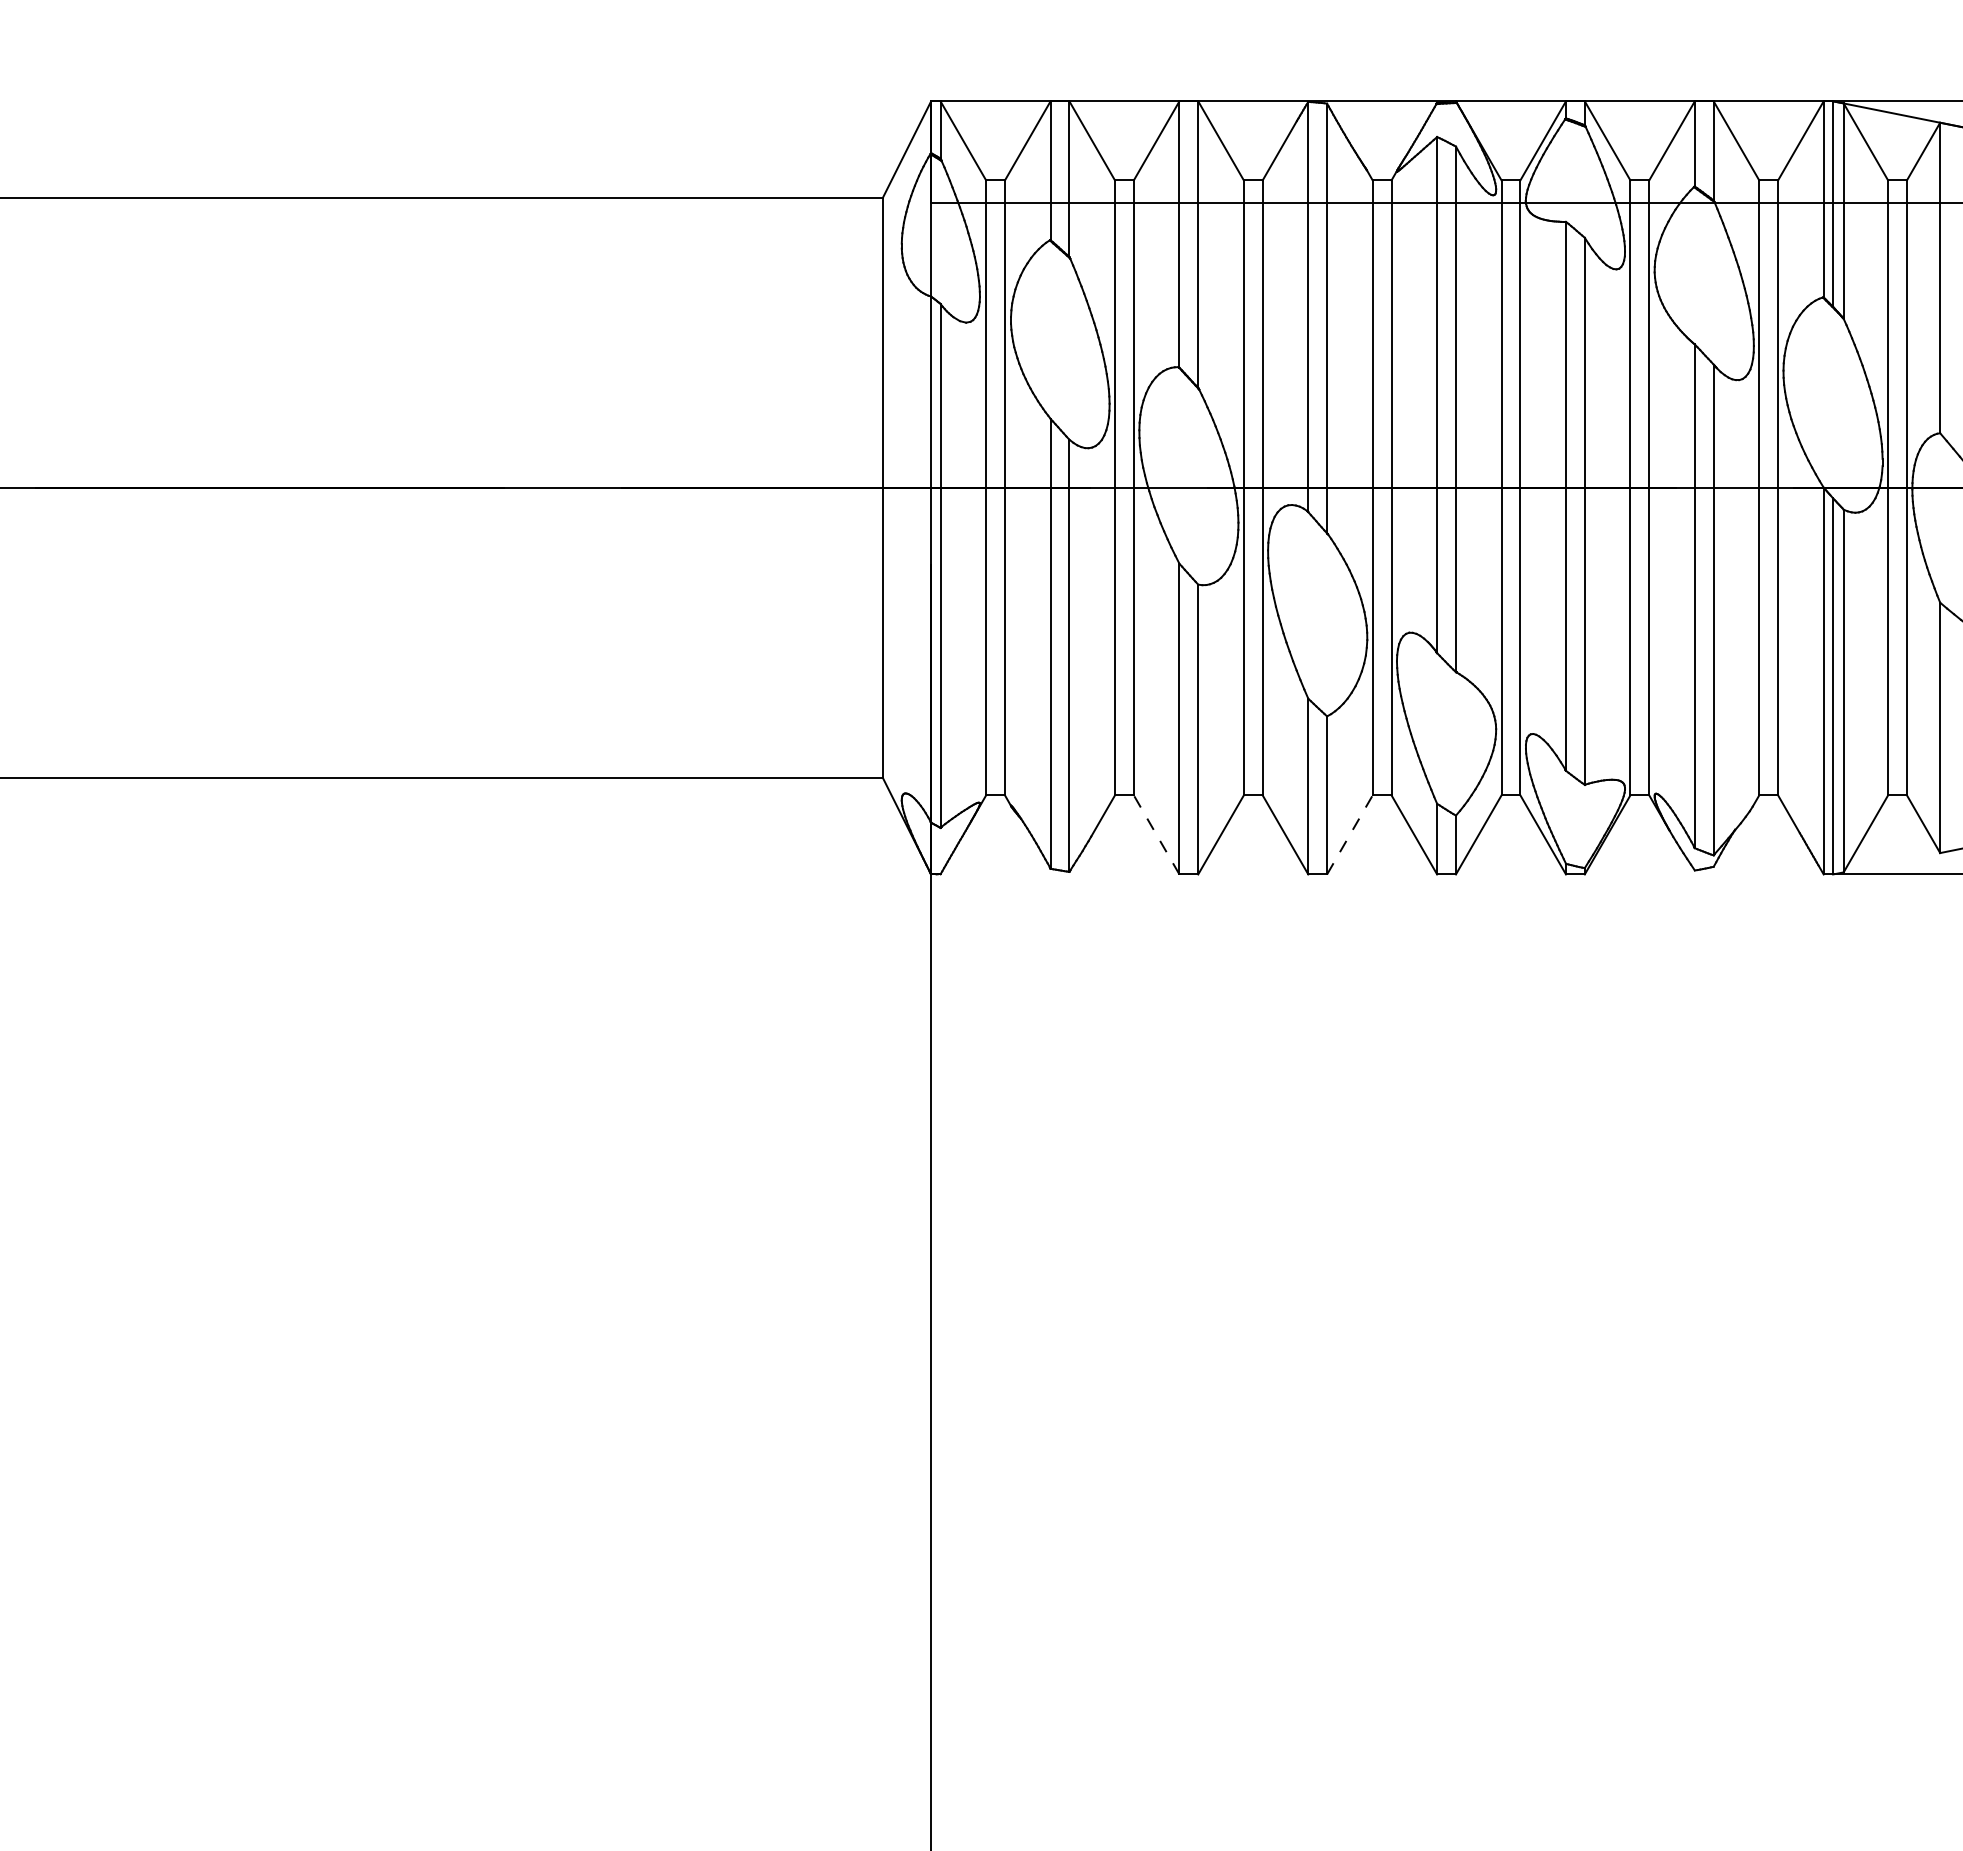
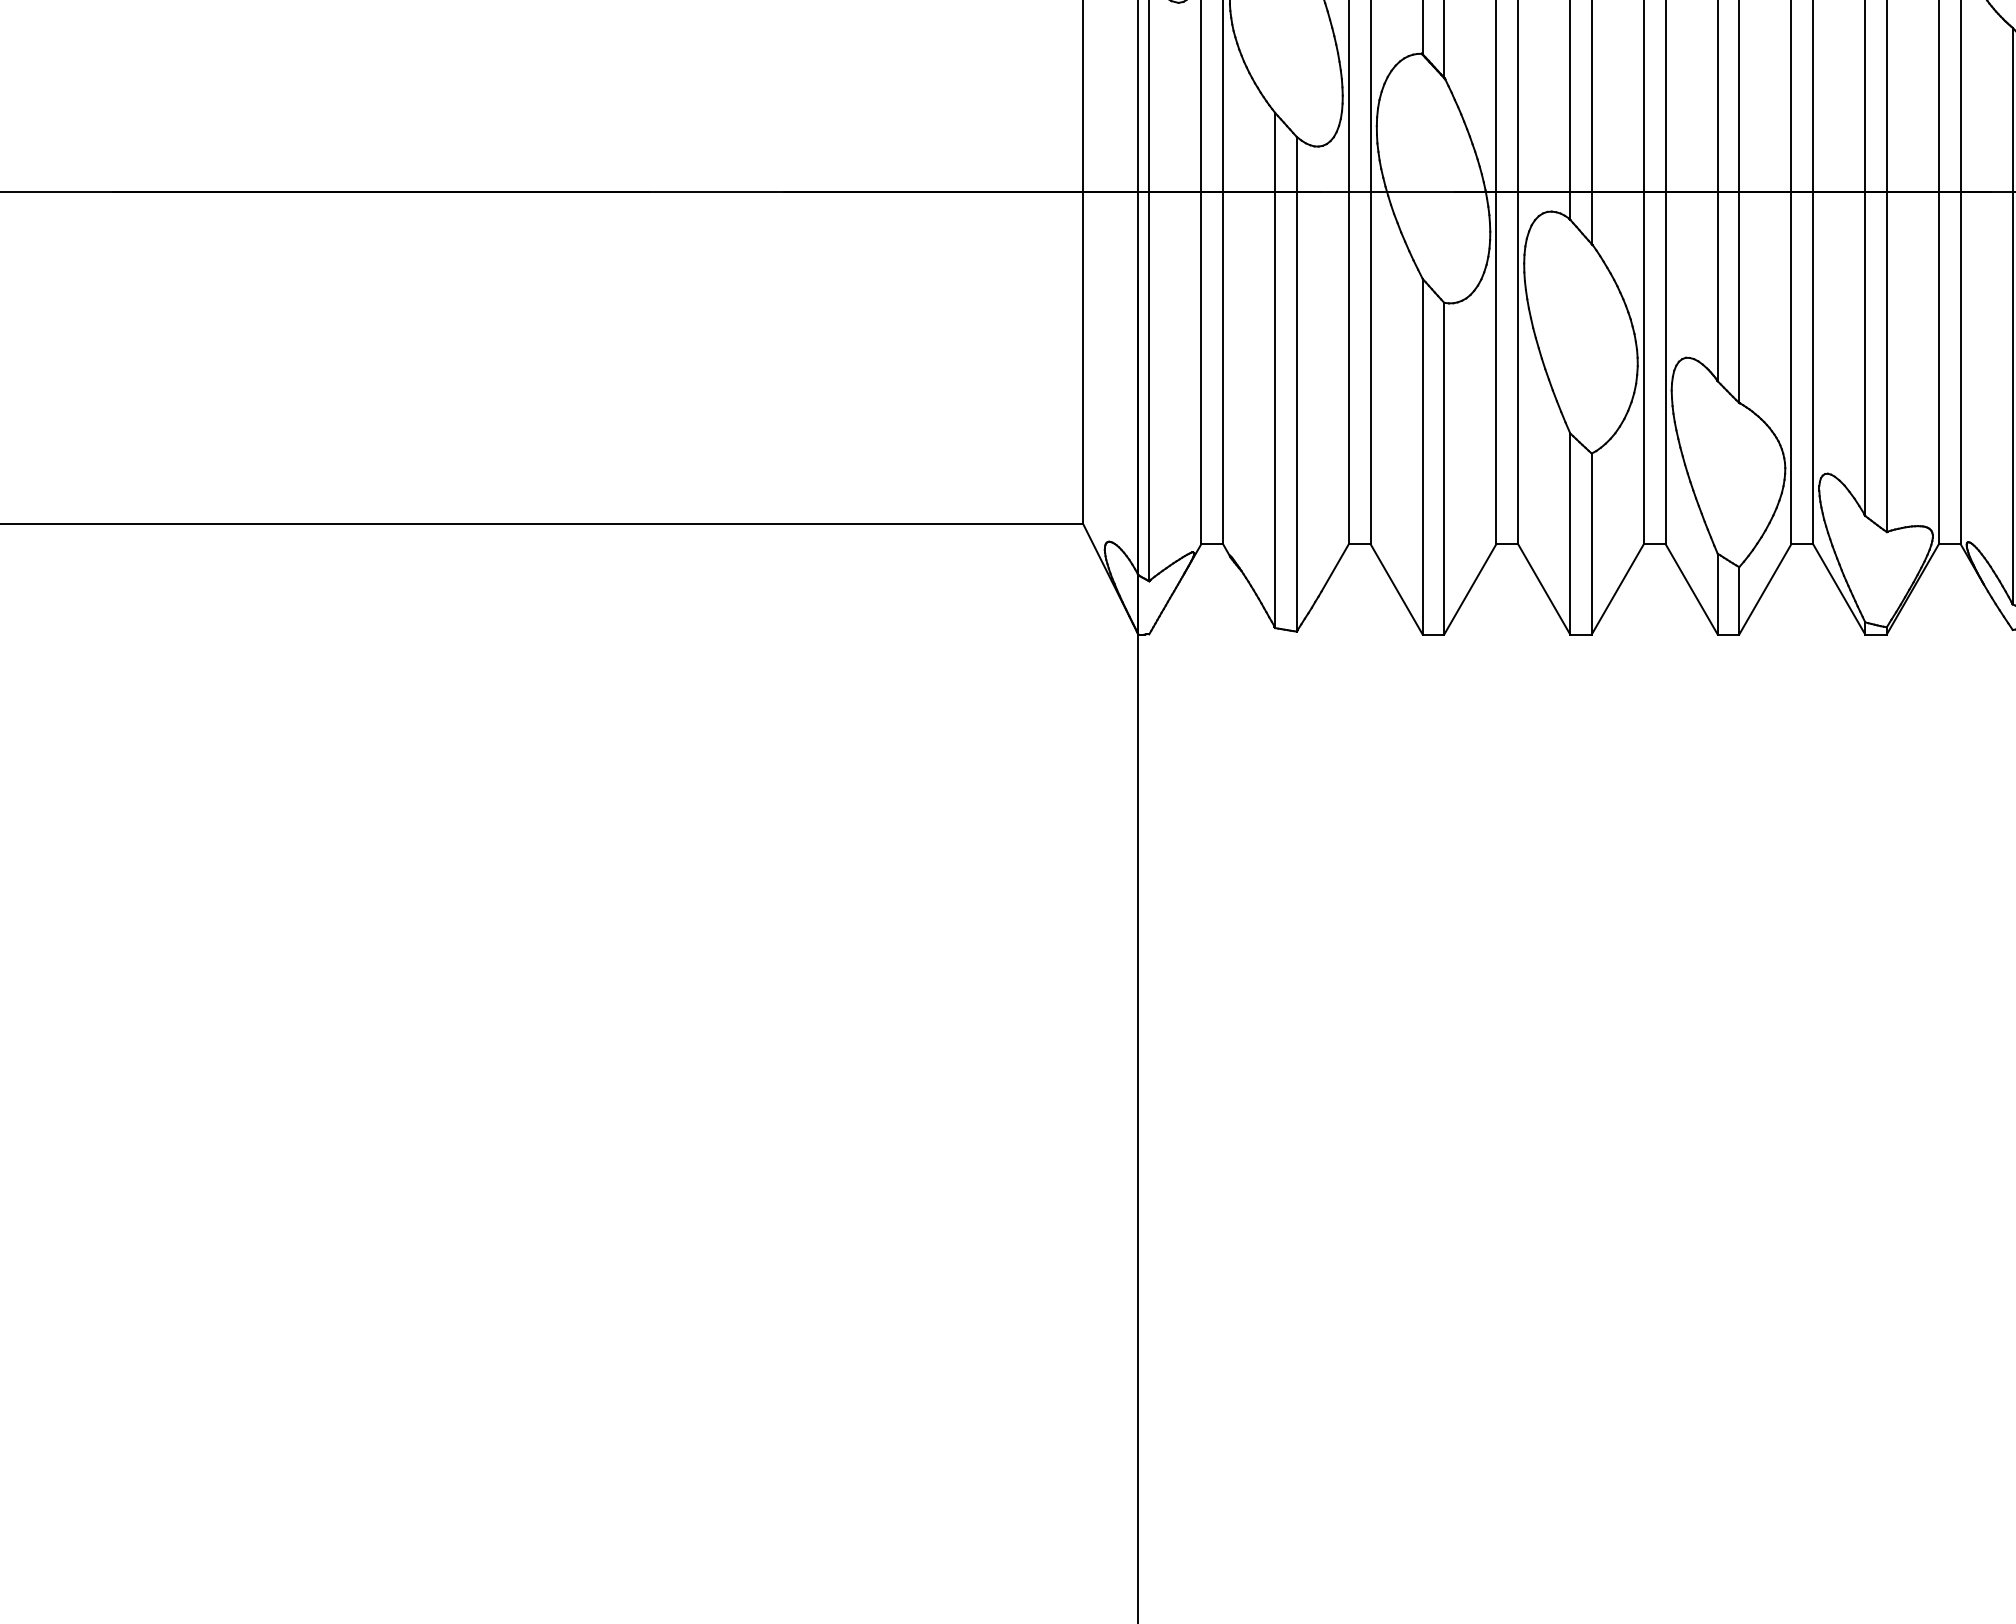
line: (1156, 834) -> (1396, 588), dashed -> solid
line: (1349, 834) -> (1617, 588), dashed -> solid

